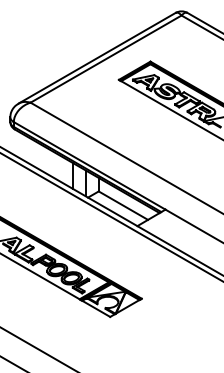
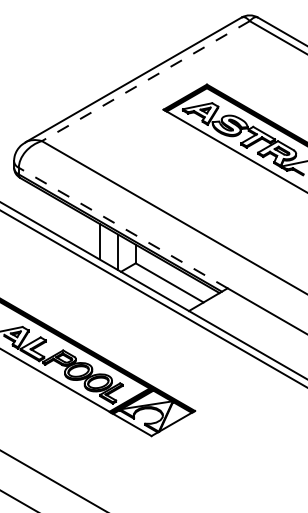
line: (105, 59) -> (145, 81), solid -> dashed
line: (89, 166) -> (123, 228), solid -> dashed

